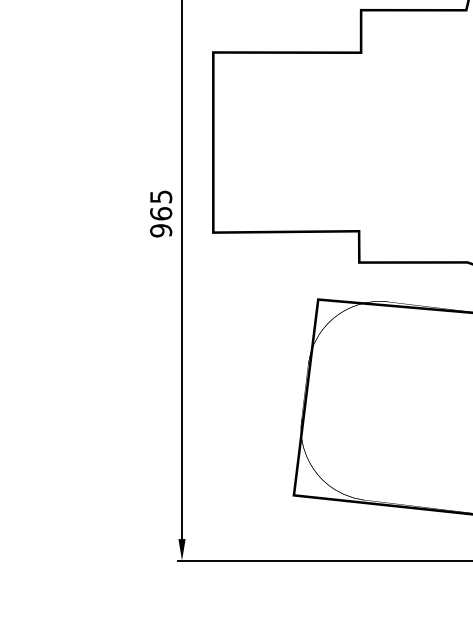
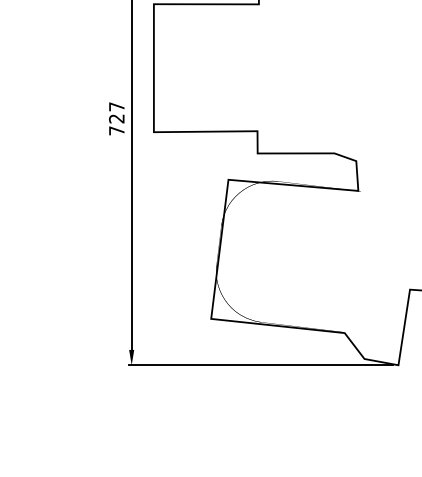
text: (160, 213) -> (116, 118), 965 -> 727

